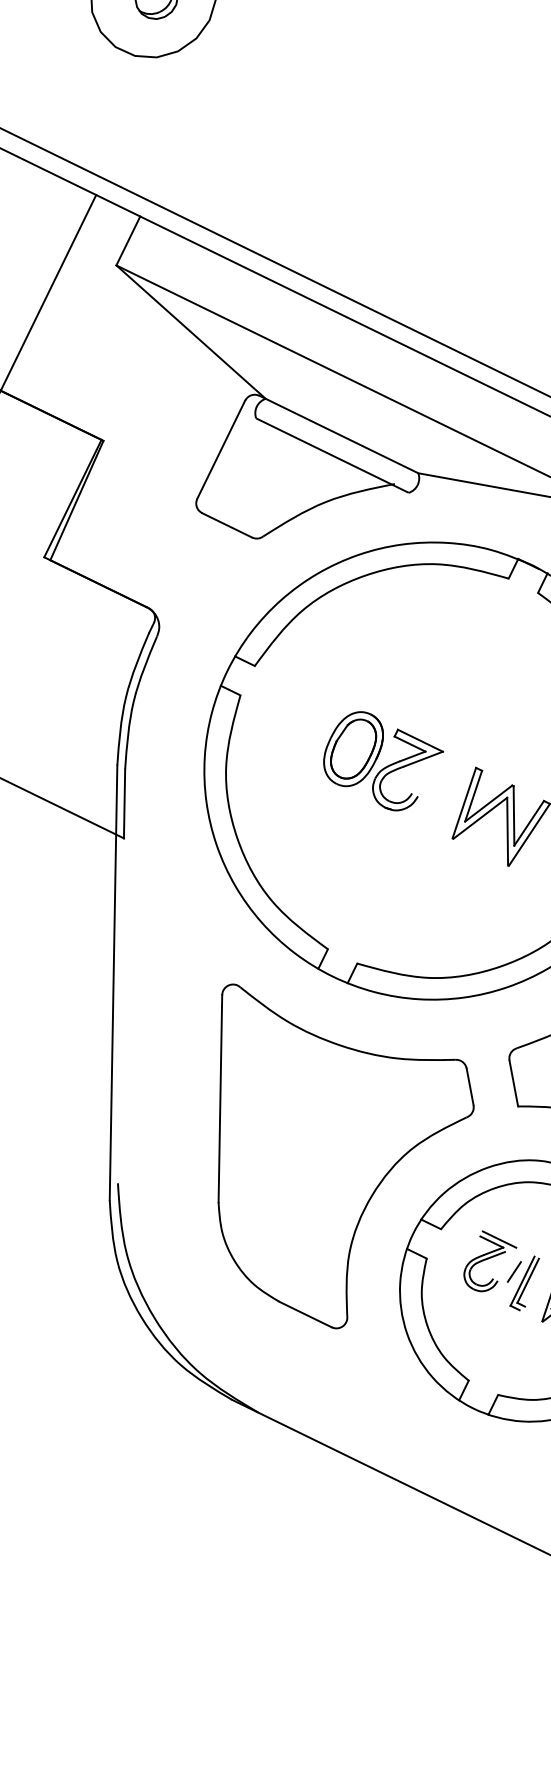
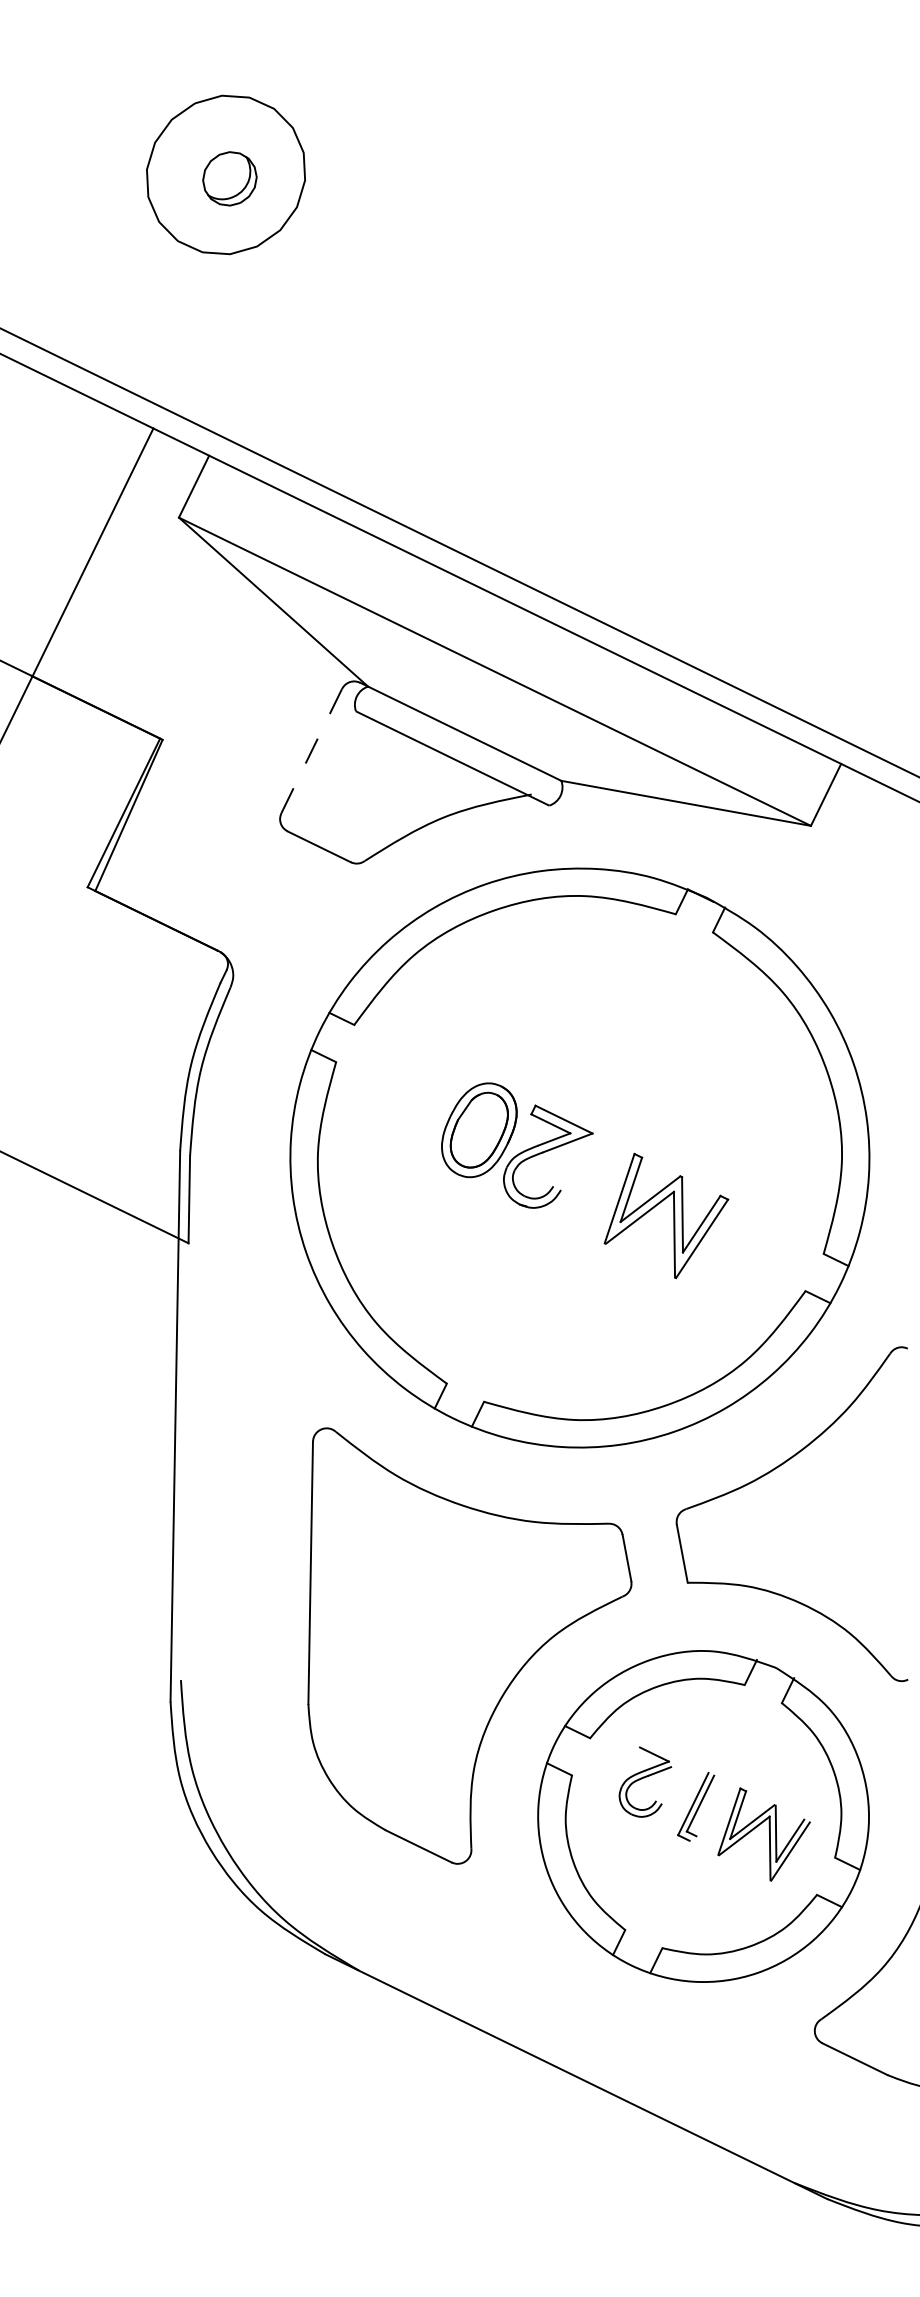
line: (221, 450) -> (311, 751), solid -> dashed
line: (499, 1239) -> (664, 1751), removed
line: (513, 1271) -> (682, 1791), removed

